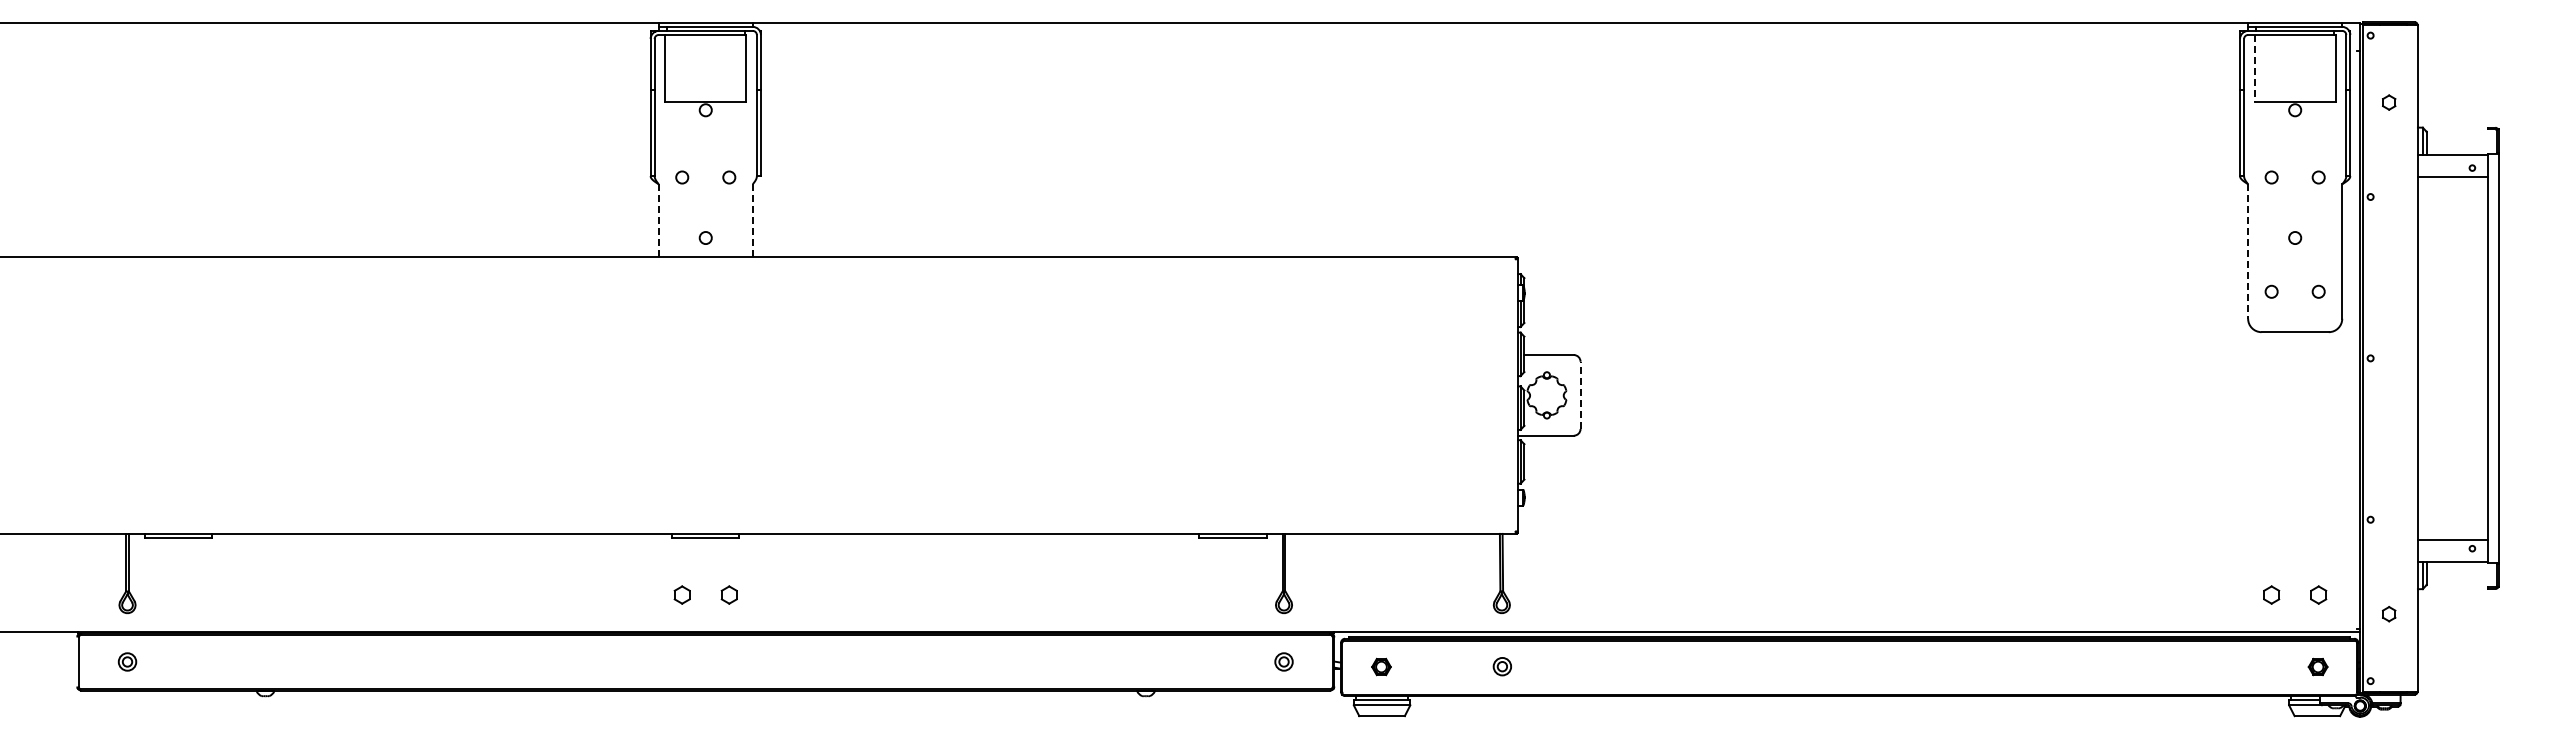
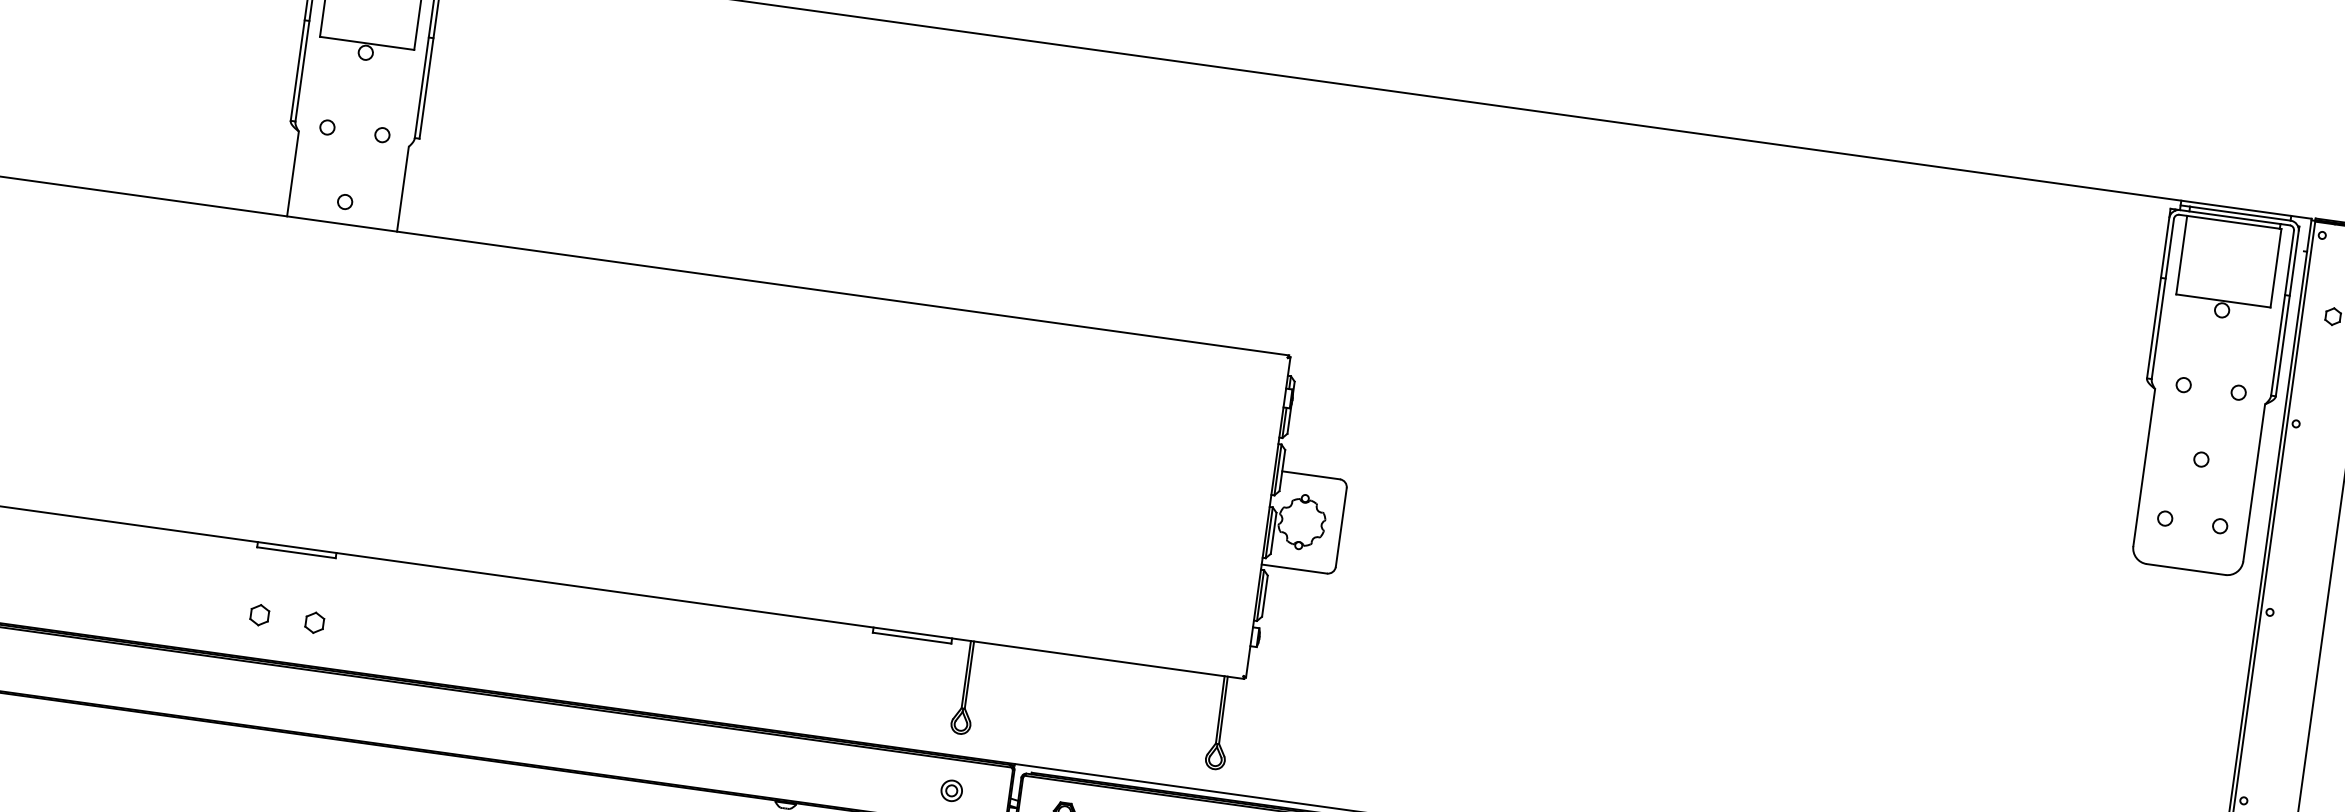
line: (2254, 68) -> (2181, 254), dashed -> solid
line: (752, 220) -> (402, 189), dashed -> solid
line: (658, 221) -> (292, 175), dashed -> solid
line: (2248, 251) -> (2144, 467), dashed -> solid
line: (1580, 395) -> (1341, 527), dashed -> solid

